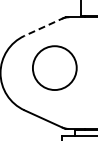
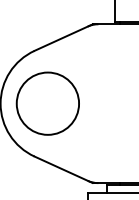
line: (44, 26) -> (63, 37), dashed -> solid
circle: (54, 67) -> (47, 102), moved

